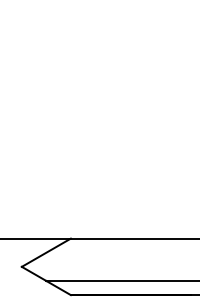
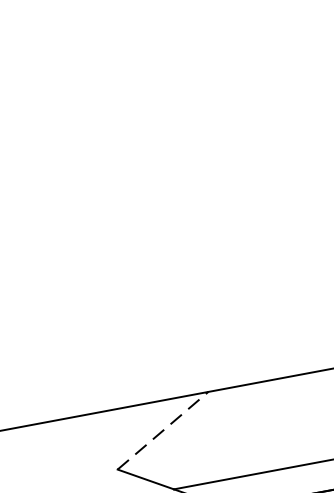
line: (46, 252) -> (163, 430), solid -> dashed

